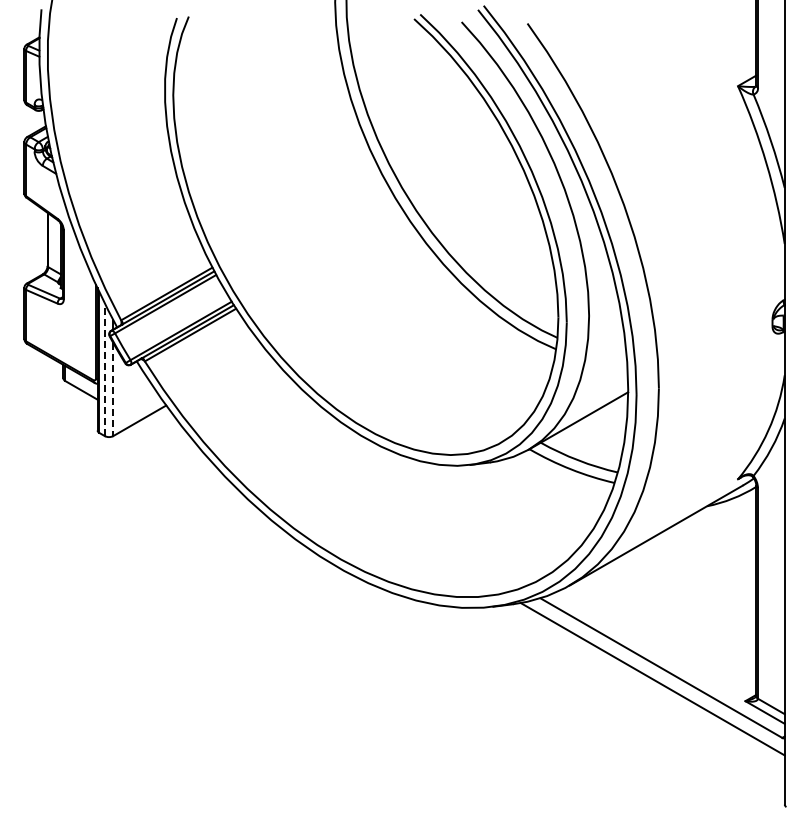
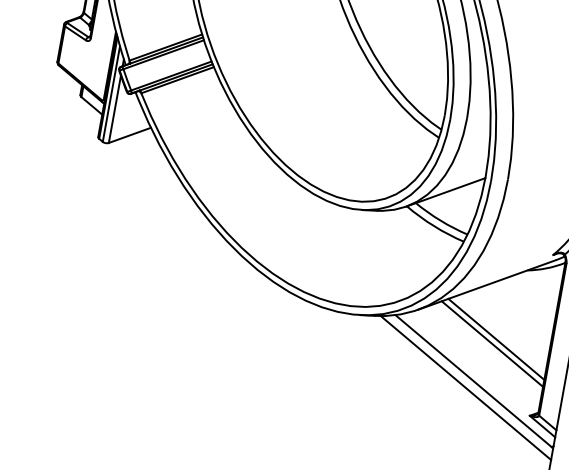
line: (104, 369) -> (111, 93), dashed -> solid
line: (113, 389) -> (115, 109), dashed -> solid
line: (681, 606) -> (496, 339), added
line: (677, 613) -> (492, 343), added

